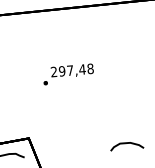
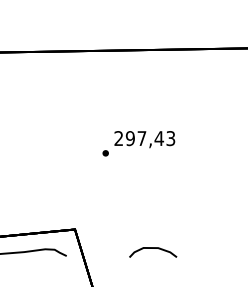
text: (90, 68) -> (170, 138), 297,48 -> 297,43
curve: (127, 143) -> (153, 248), moved

